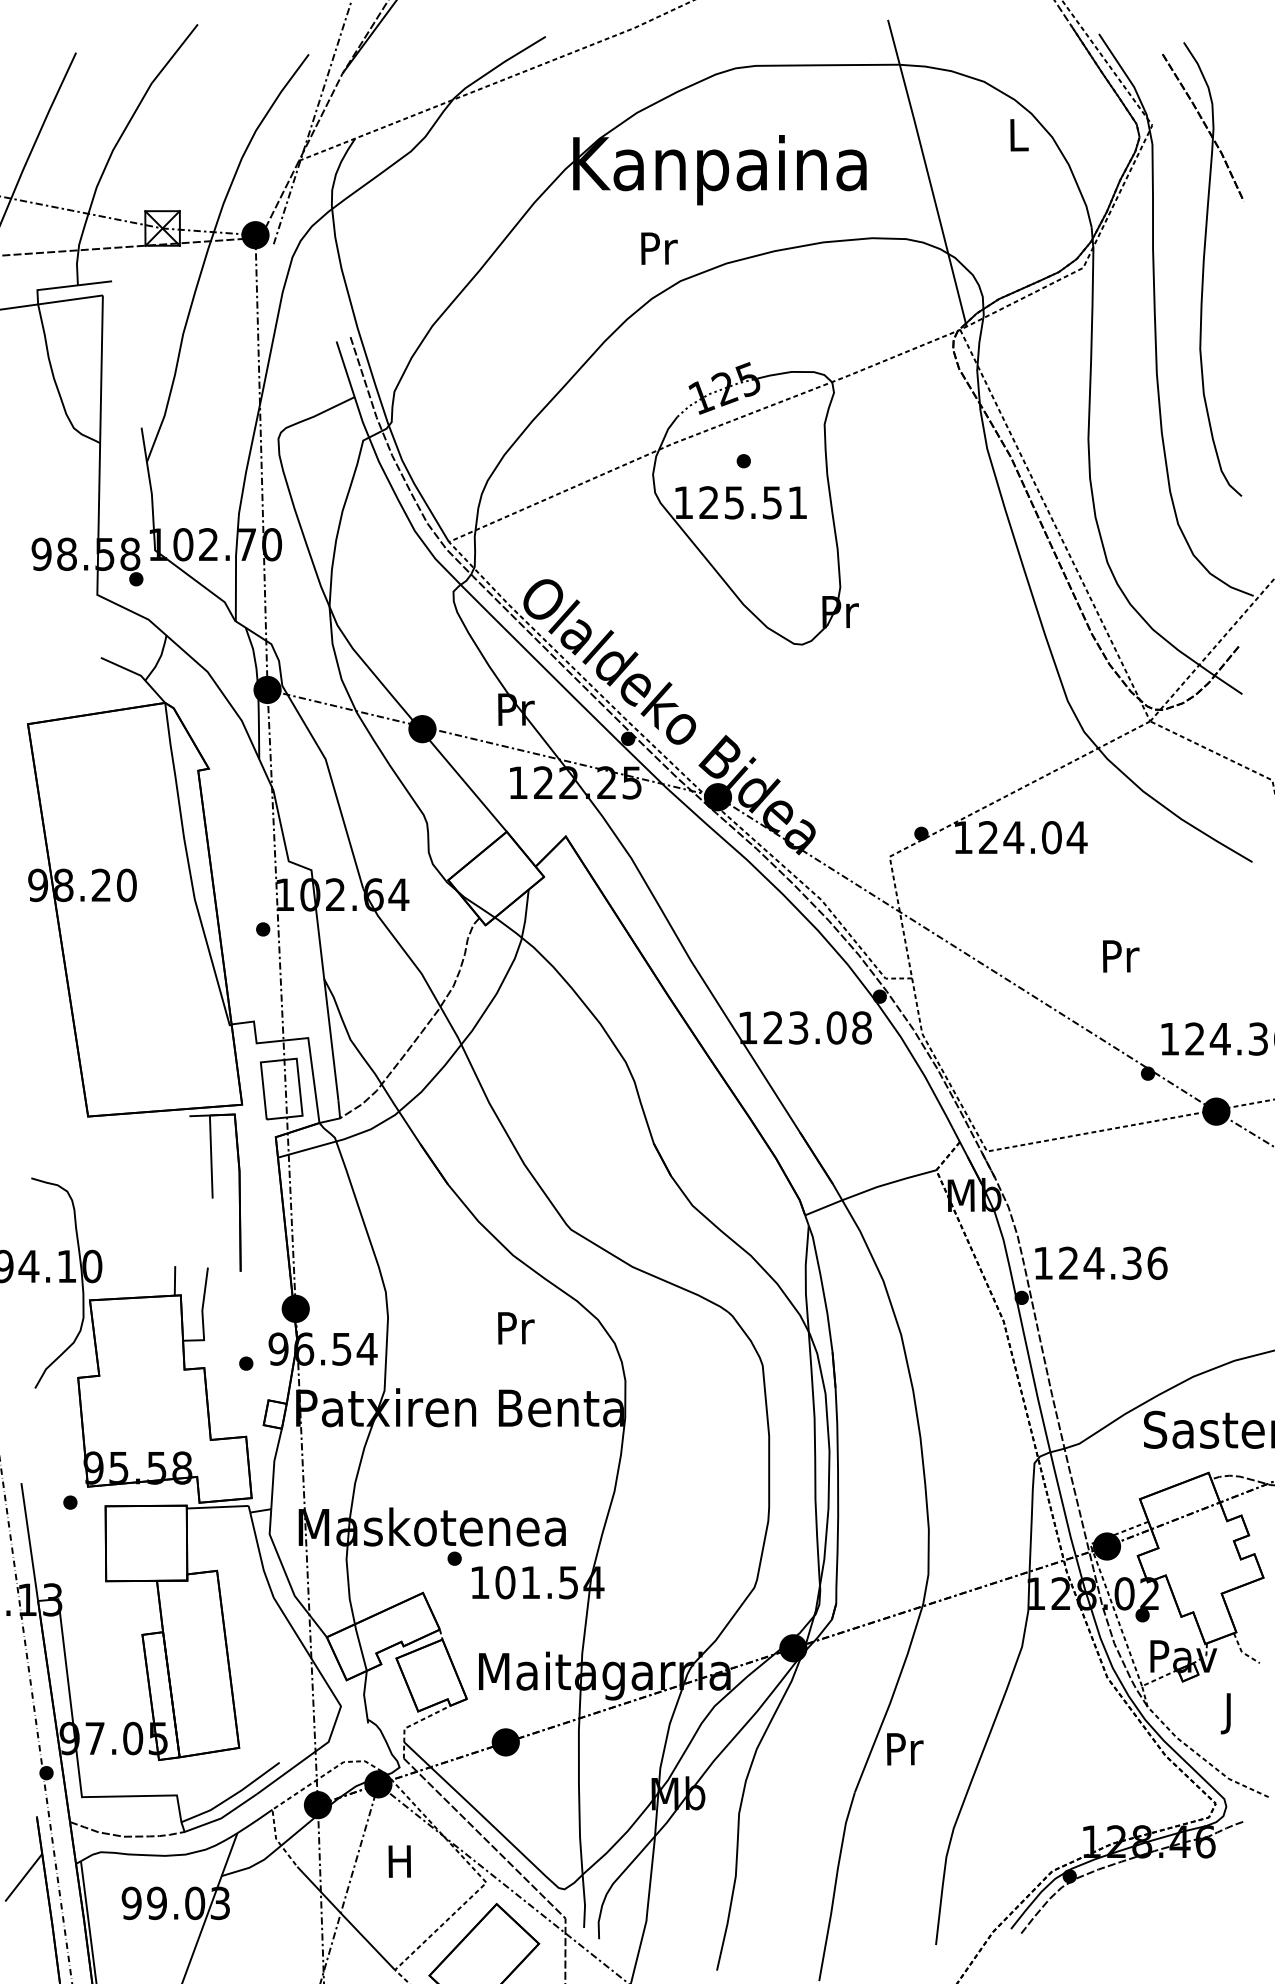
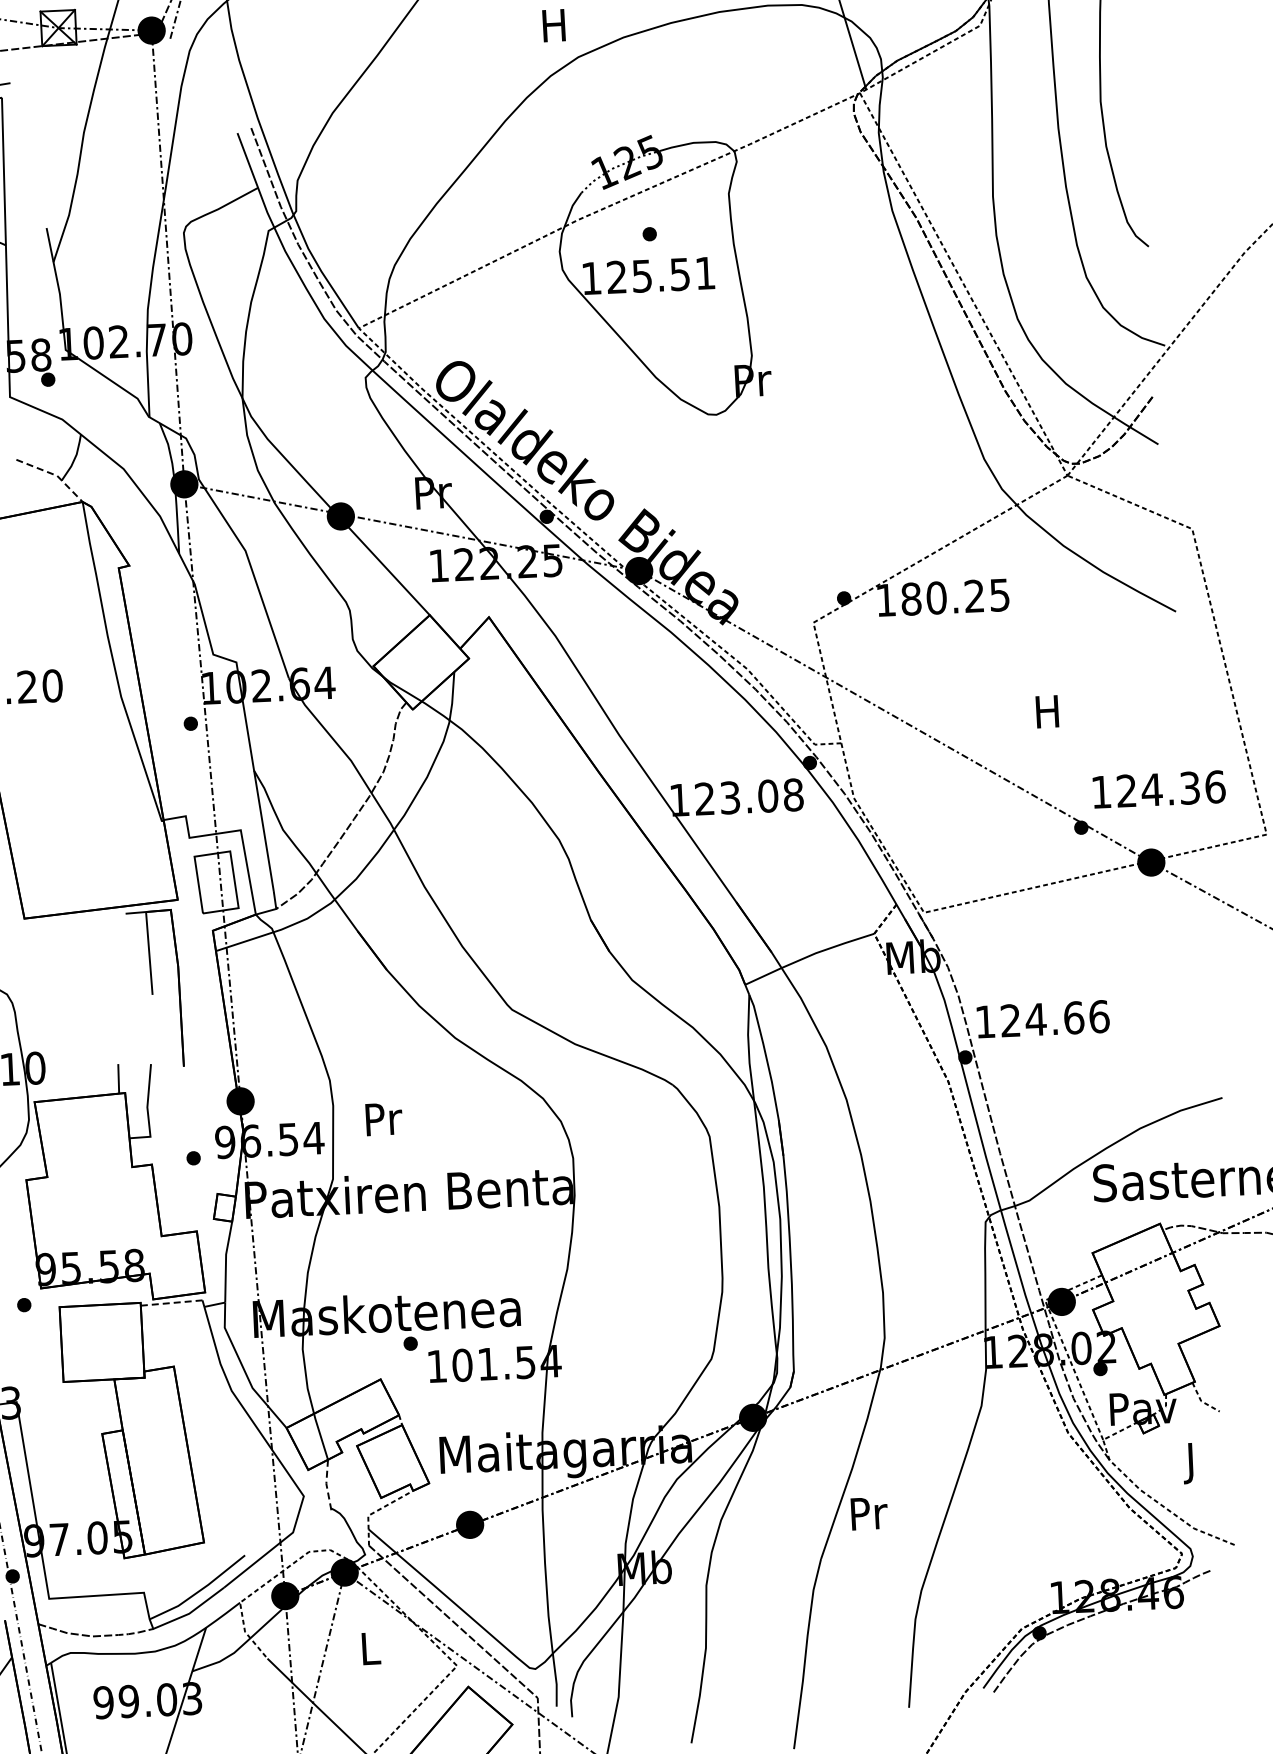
text: (659, 248) -> (555, 25), Pr -> H
line: (138, 674) -> (54, 474), solid -> dashed
text: (1032, 837) -> (955, 597), 124.04 -> 180.25
text: (1121, 956) -> (1049, 711), Pr -> H
text: (1132, 1262) -> (1074, 1017), 124.36 -> 124.66
text: (516, 1328) -> (384, 1119), moved
line: (217, 1507) -> (171, 1303), solid -> dashed
line: (364, 1696) -> (326, 1485), solid -> dashed
text: (399, 1861) -> (369, 1648), H -> L

